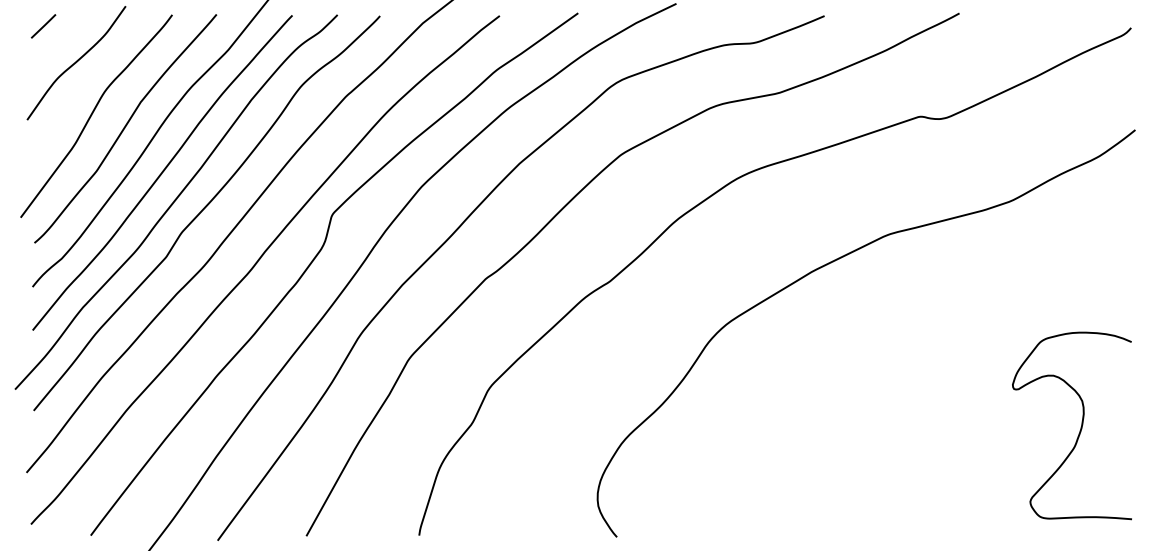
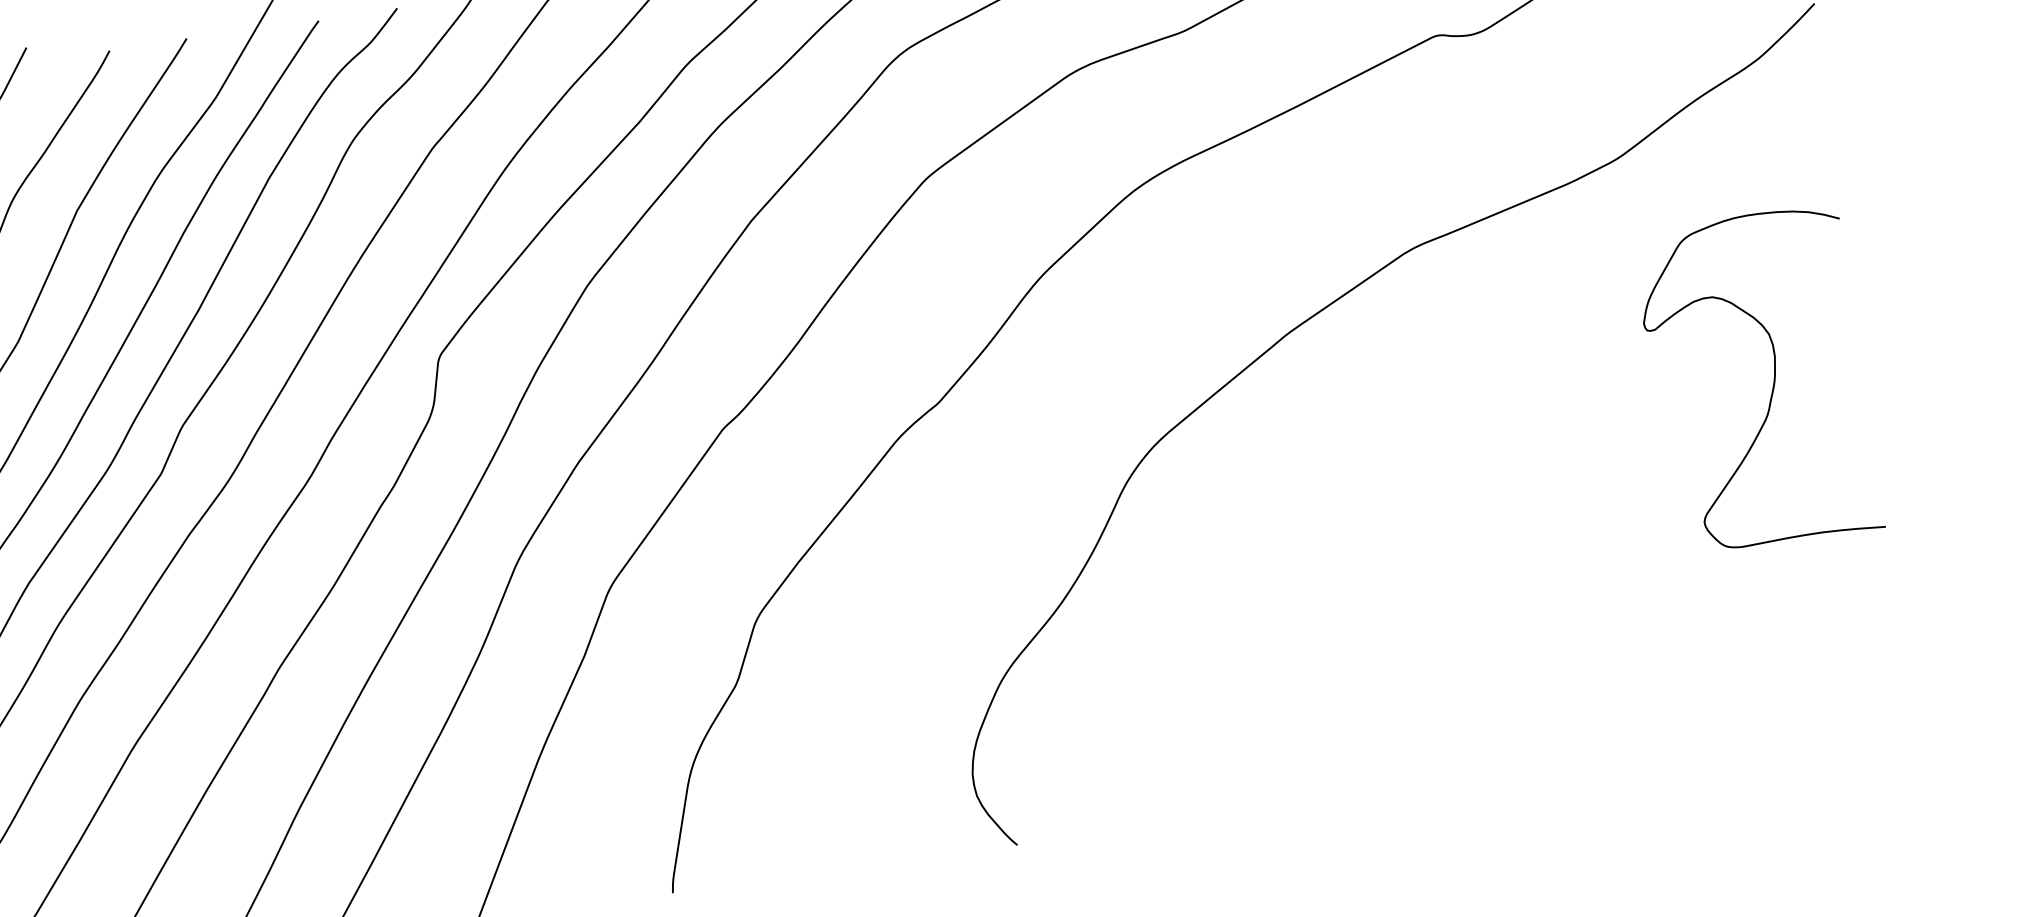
curve: (1080, 427) -> (1772, 380), moved

